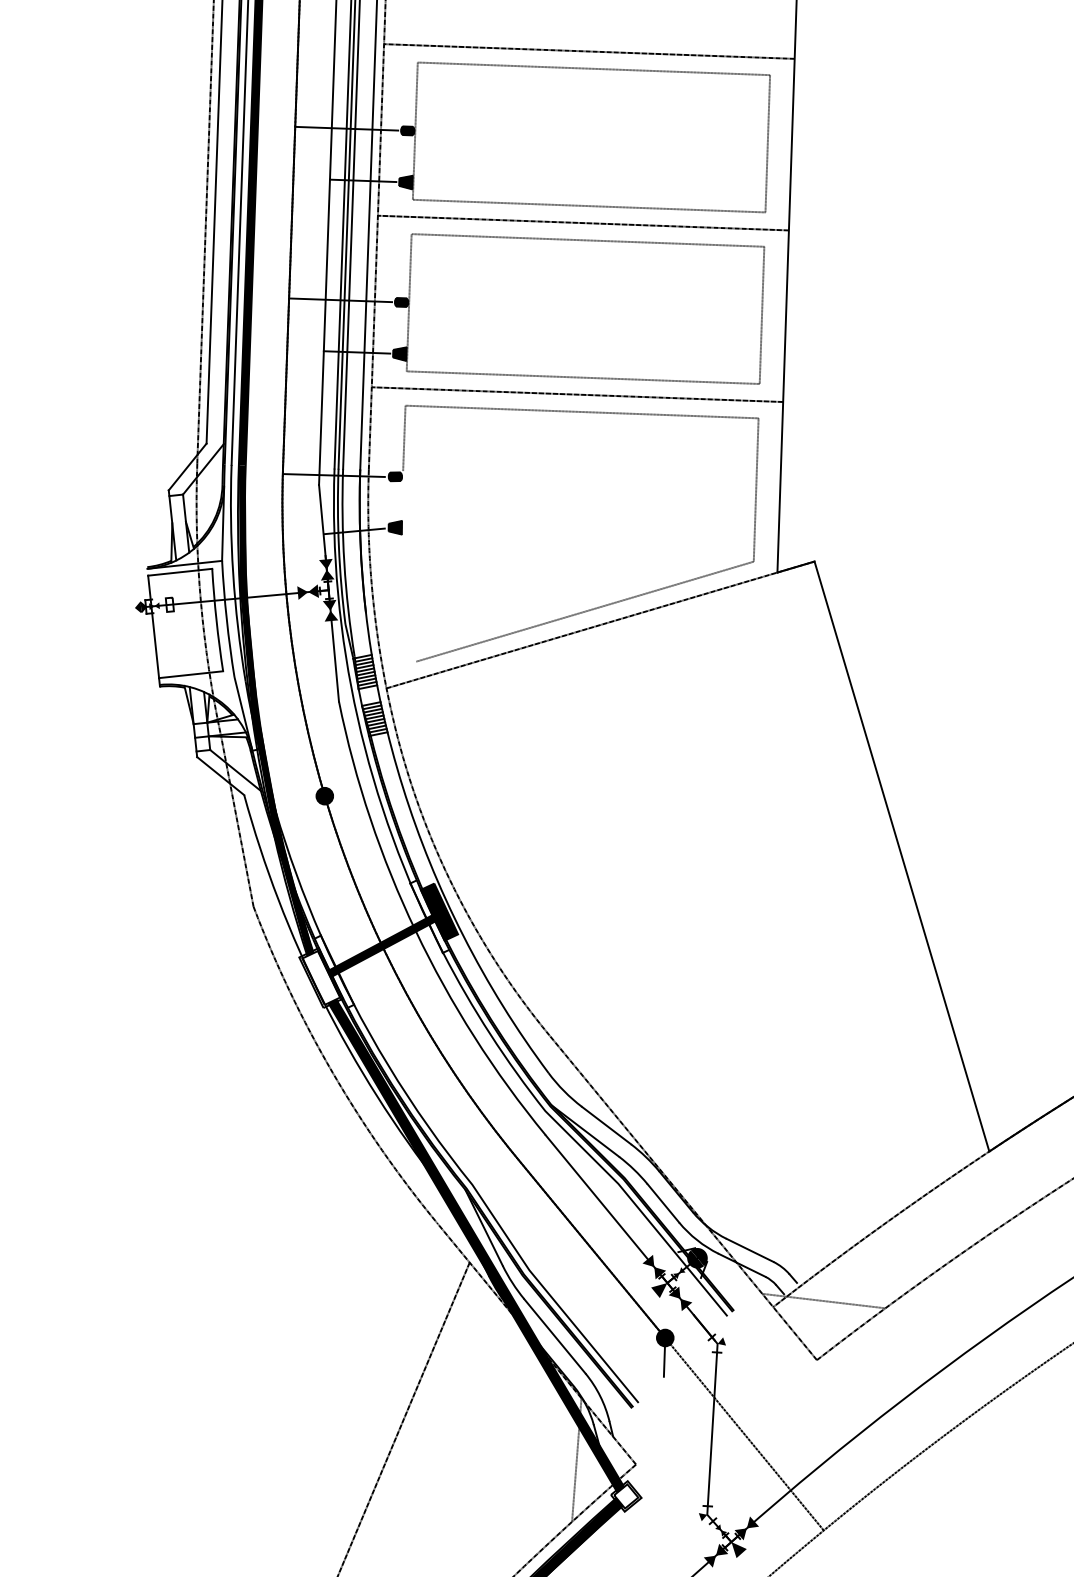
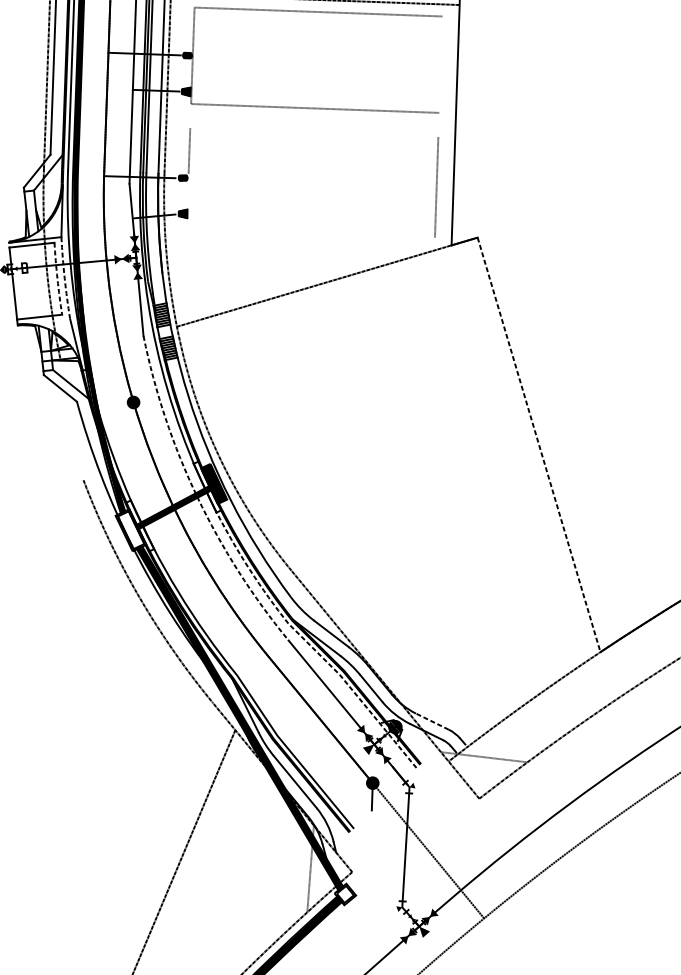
line: (761, 315) -> (440, 64), removed
line: (577, 394) -> (311, 120), removed
line: (581, 411) -> (313, 132), removed
line: (584, 611) -> (316, 272), removed
arc: (226, 619) -> (64, 278), solid -> dashed
arc: (216, 620) -> (57, 279), solid -> dashed
line: (237, 821) -> (72, 420), removed
line: (901, 856) -> (538, 444), solid -> dashed
arc: (415, 931) -> (197, 497), solid -> dashed
line: (572, 1137) -> (307, 642), solid -> dashed
line: (750, 1250) -> (432, 721), solid -> dashed

